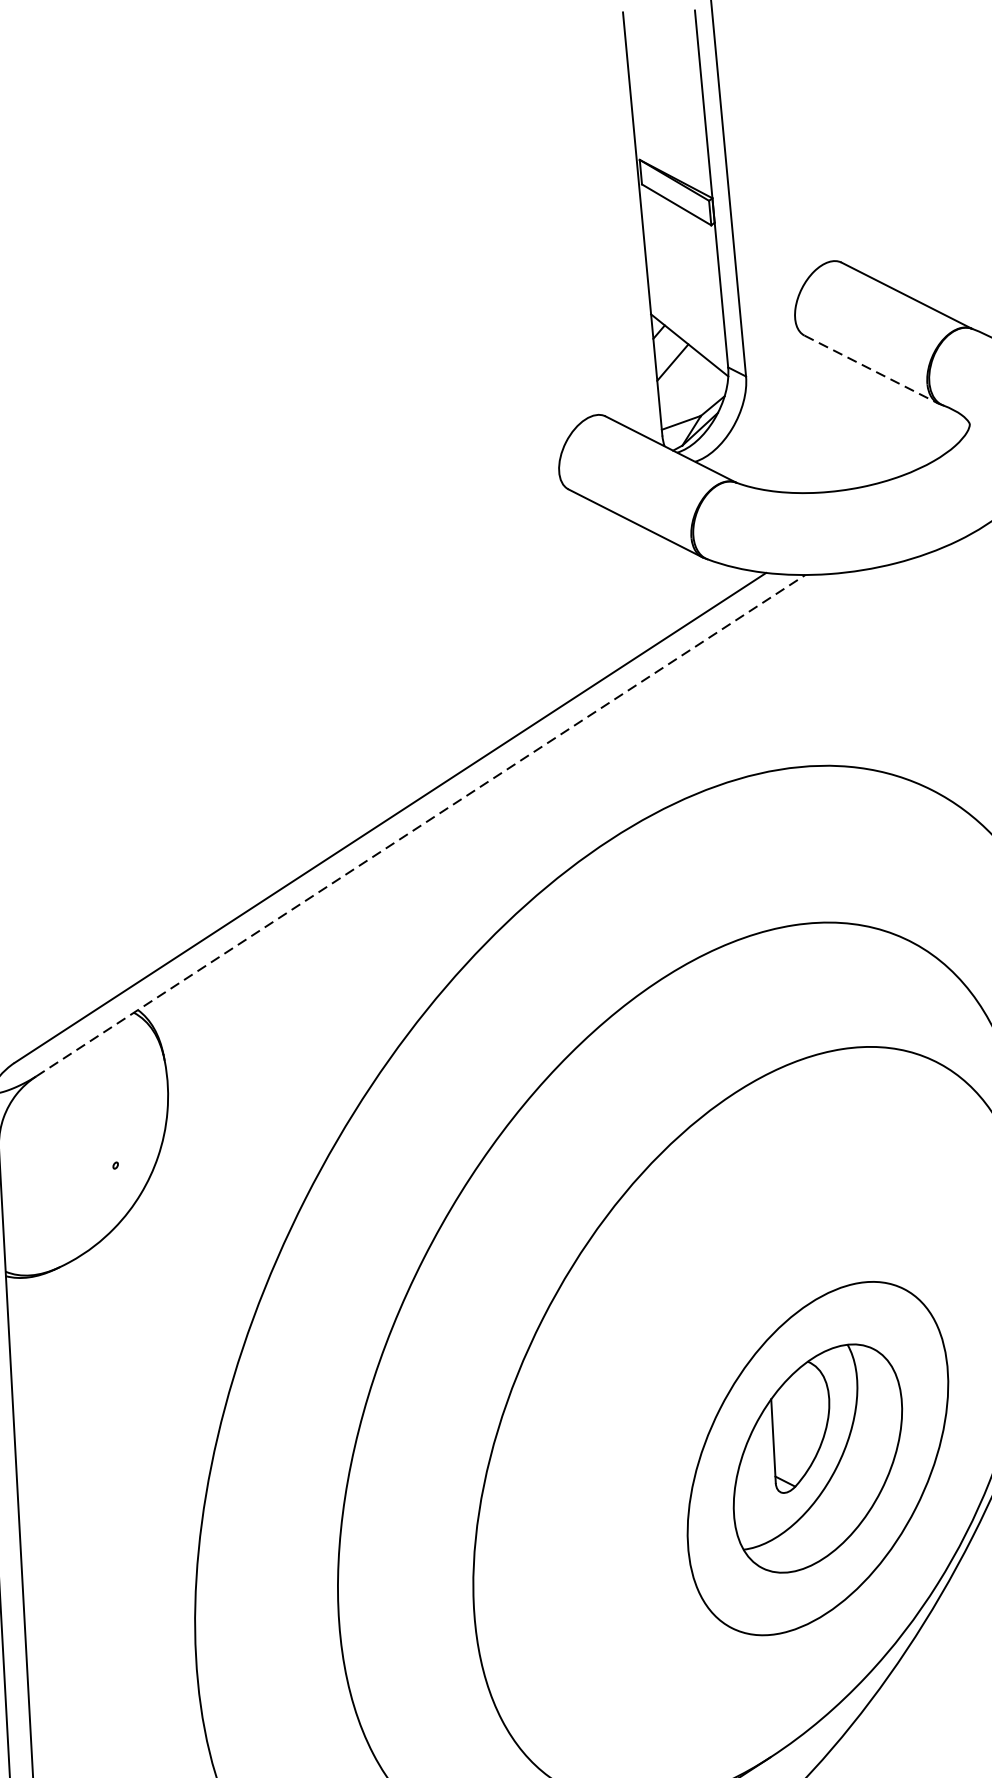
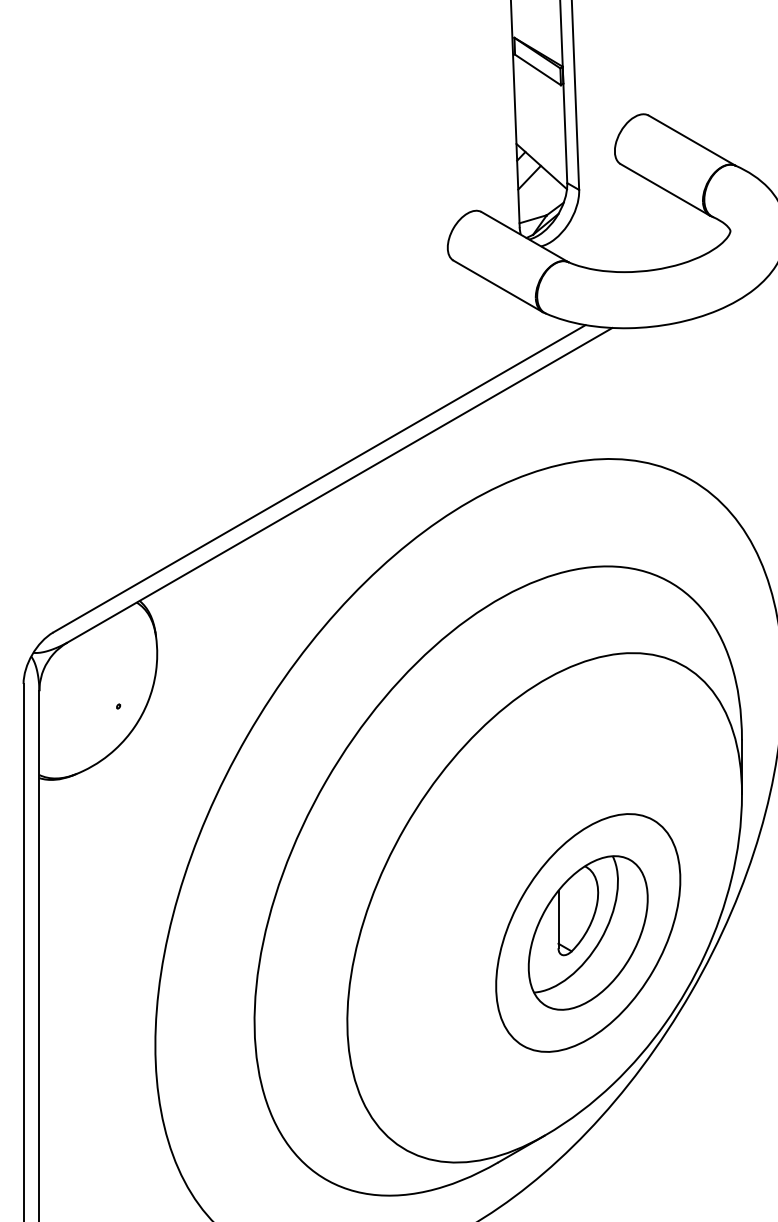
line: (871, 370) -> (665, 190), dashed -> solid
line: (420, 826) -> (339, 485), dashed -> solid

